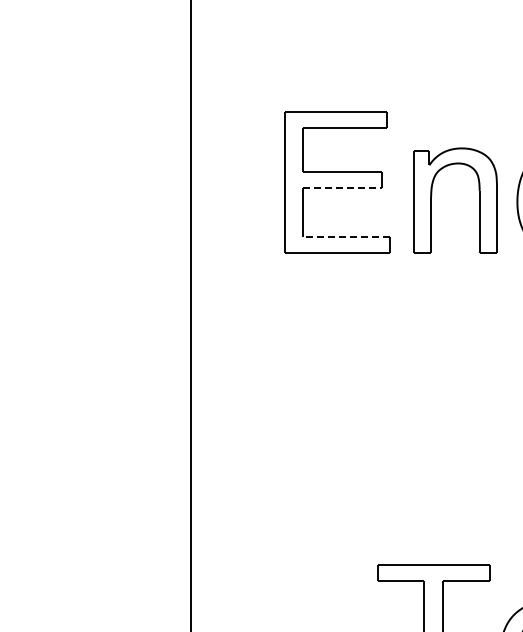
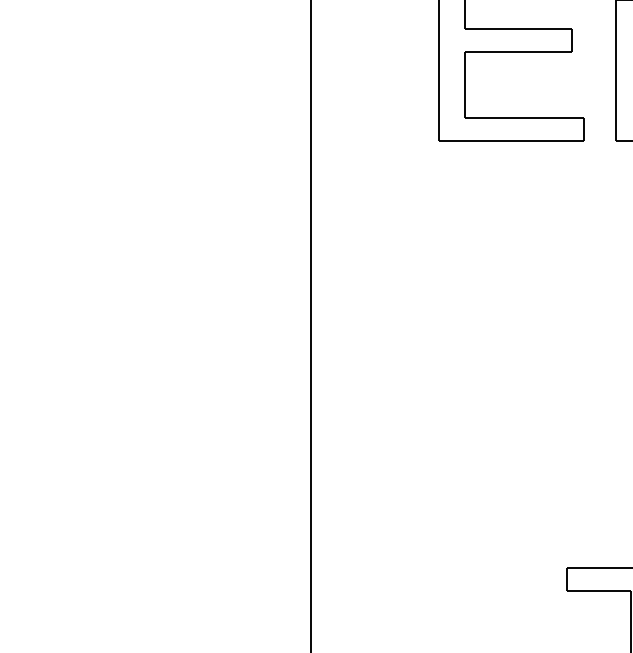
line: (342, 188) -> (518, 51), dashed -> solid
line: (346, 236) -> (524, 117), dashed -> solid

